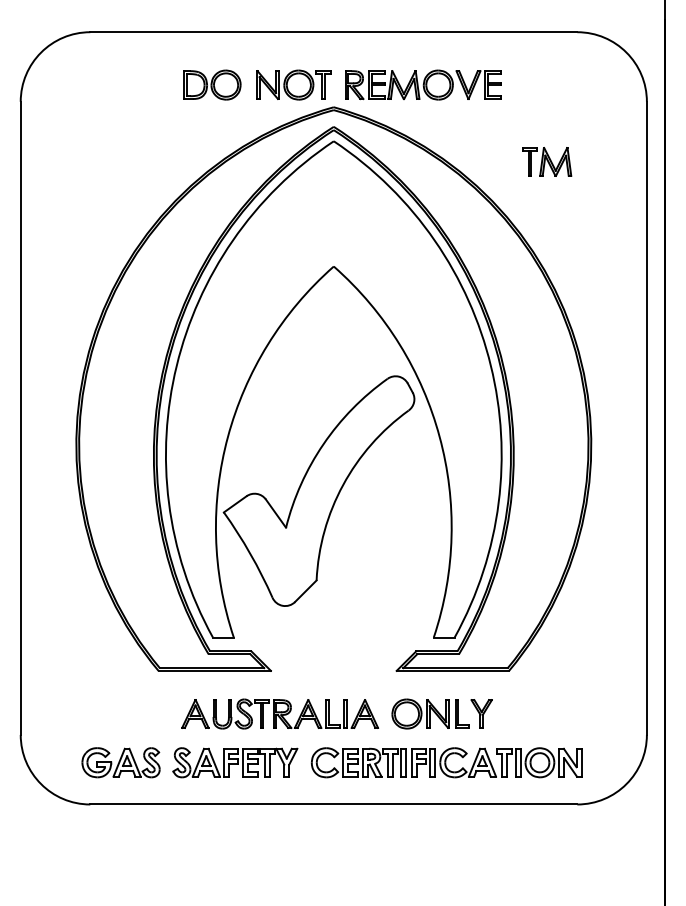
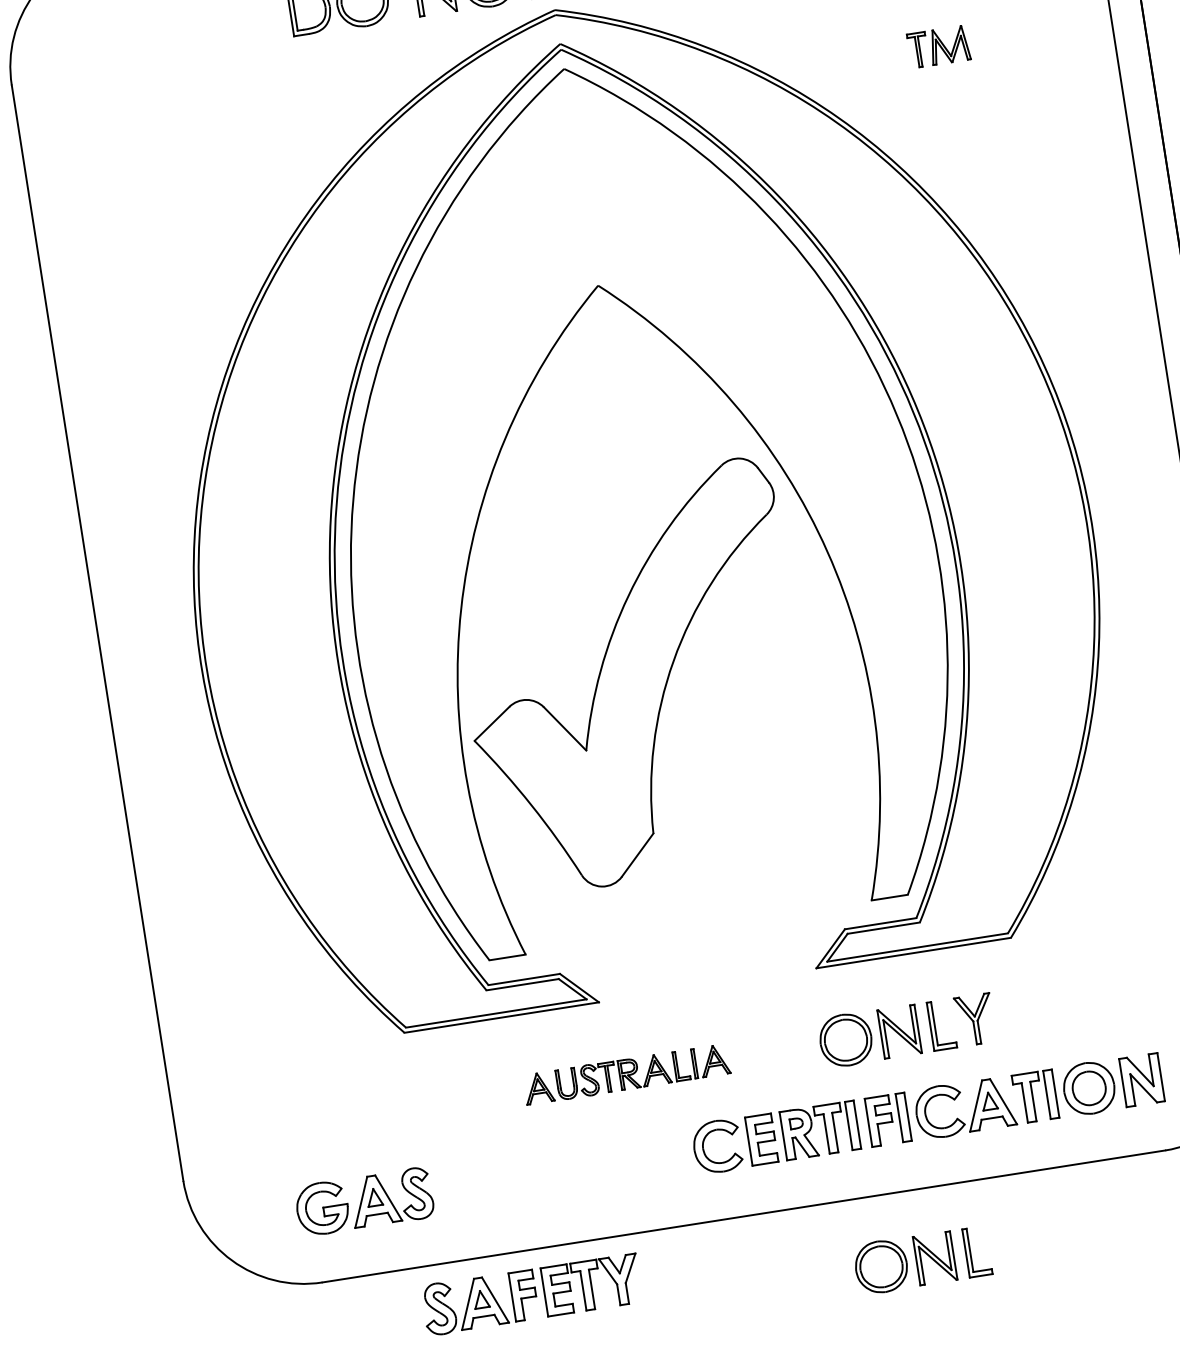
part: (547, 161) -> (939, 46), size x0.7
part: (280, 713) -> (627, 1073), size x0.6
part: (235, 762) -> (532, 1293), moved
part: (430, 844) -> (922, 1259), added

